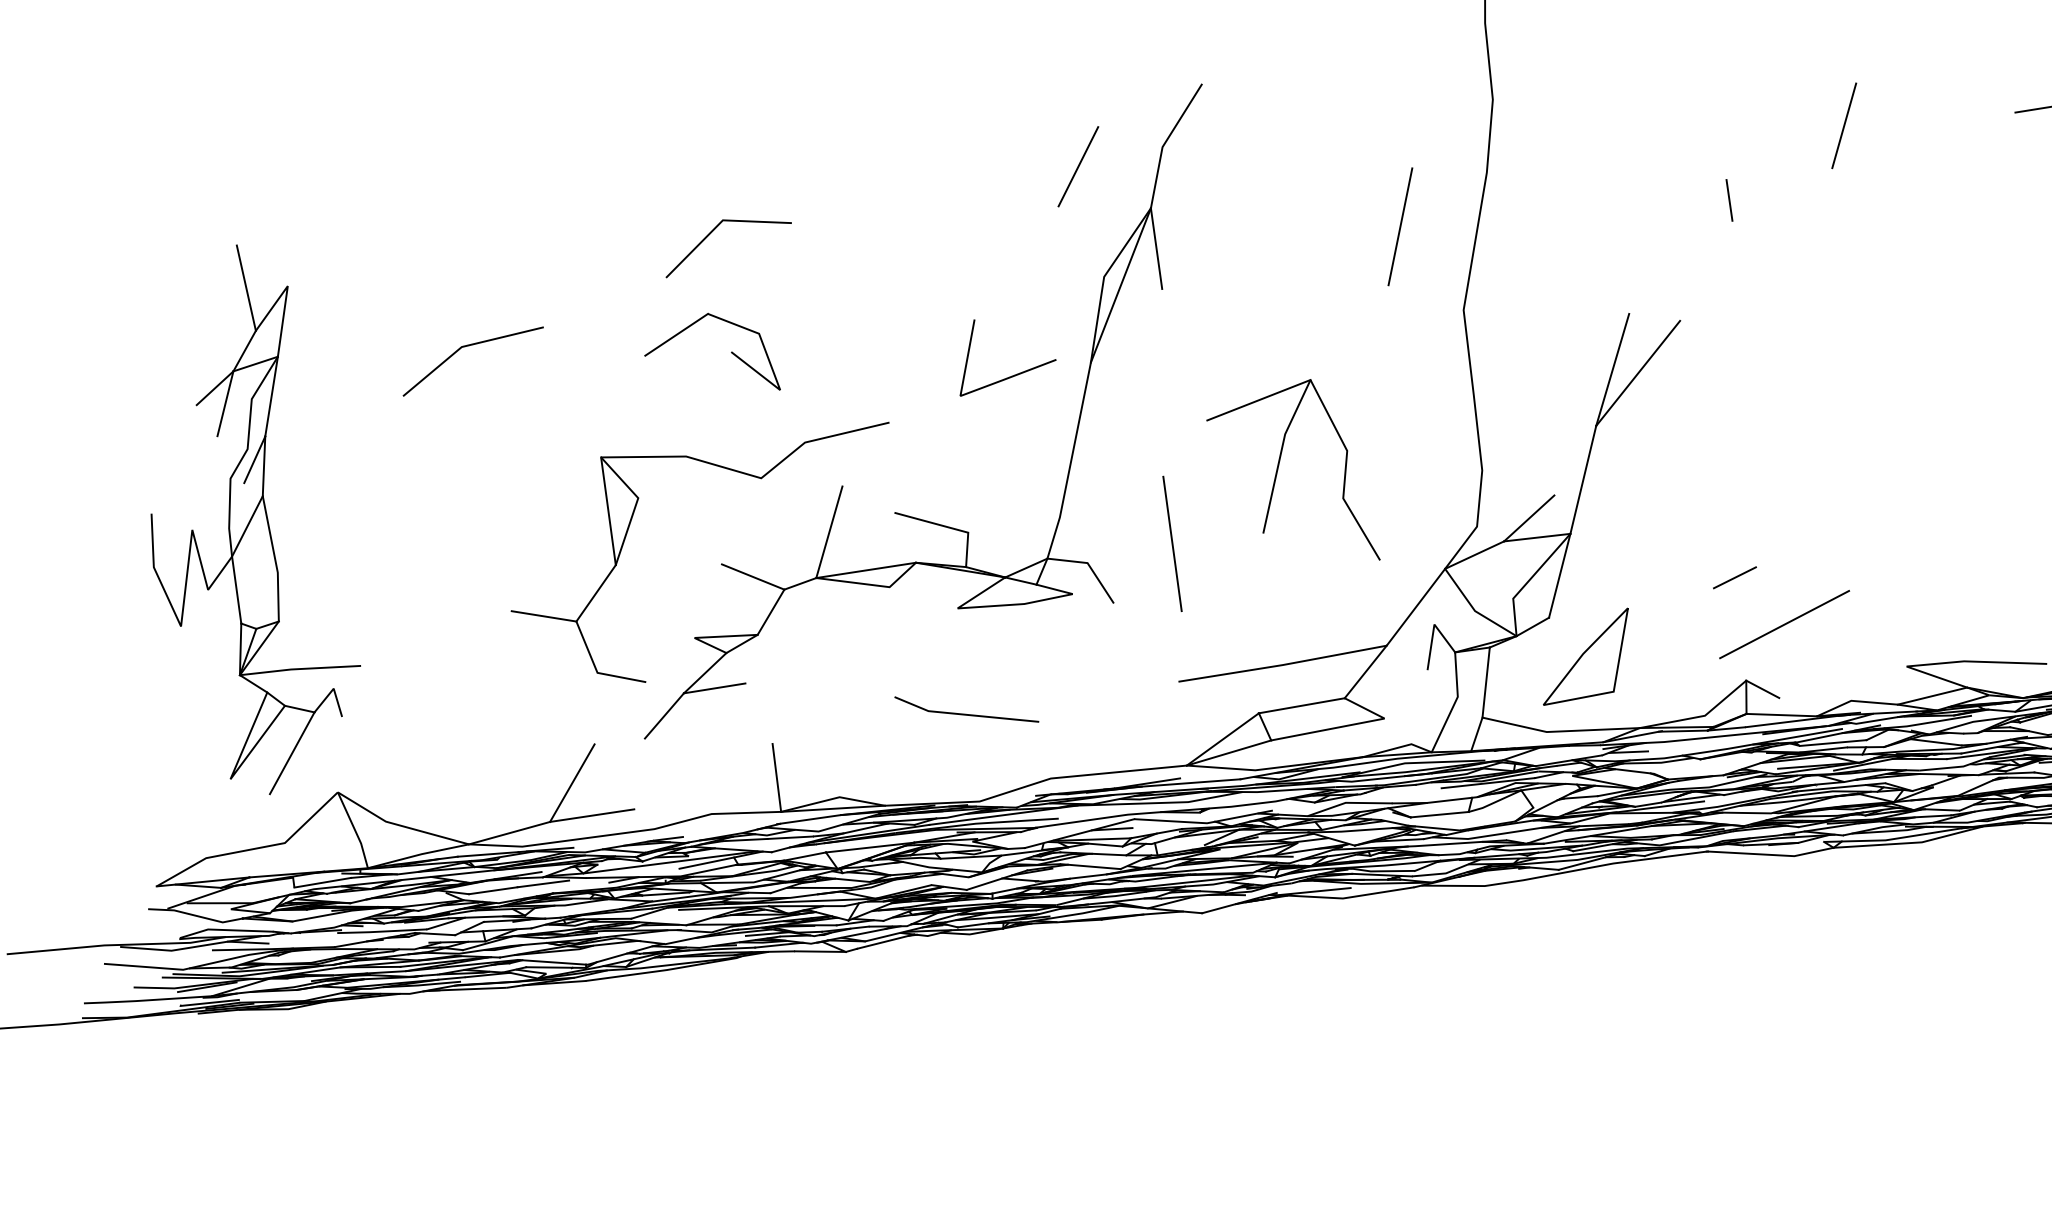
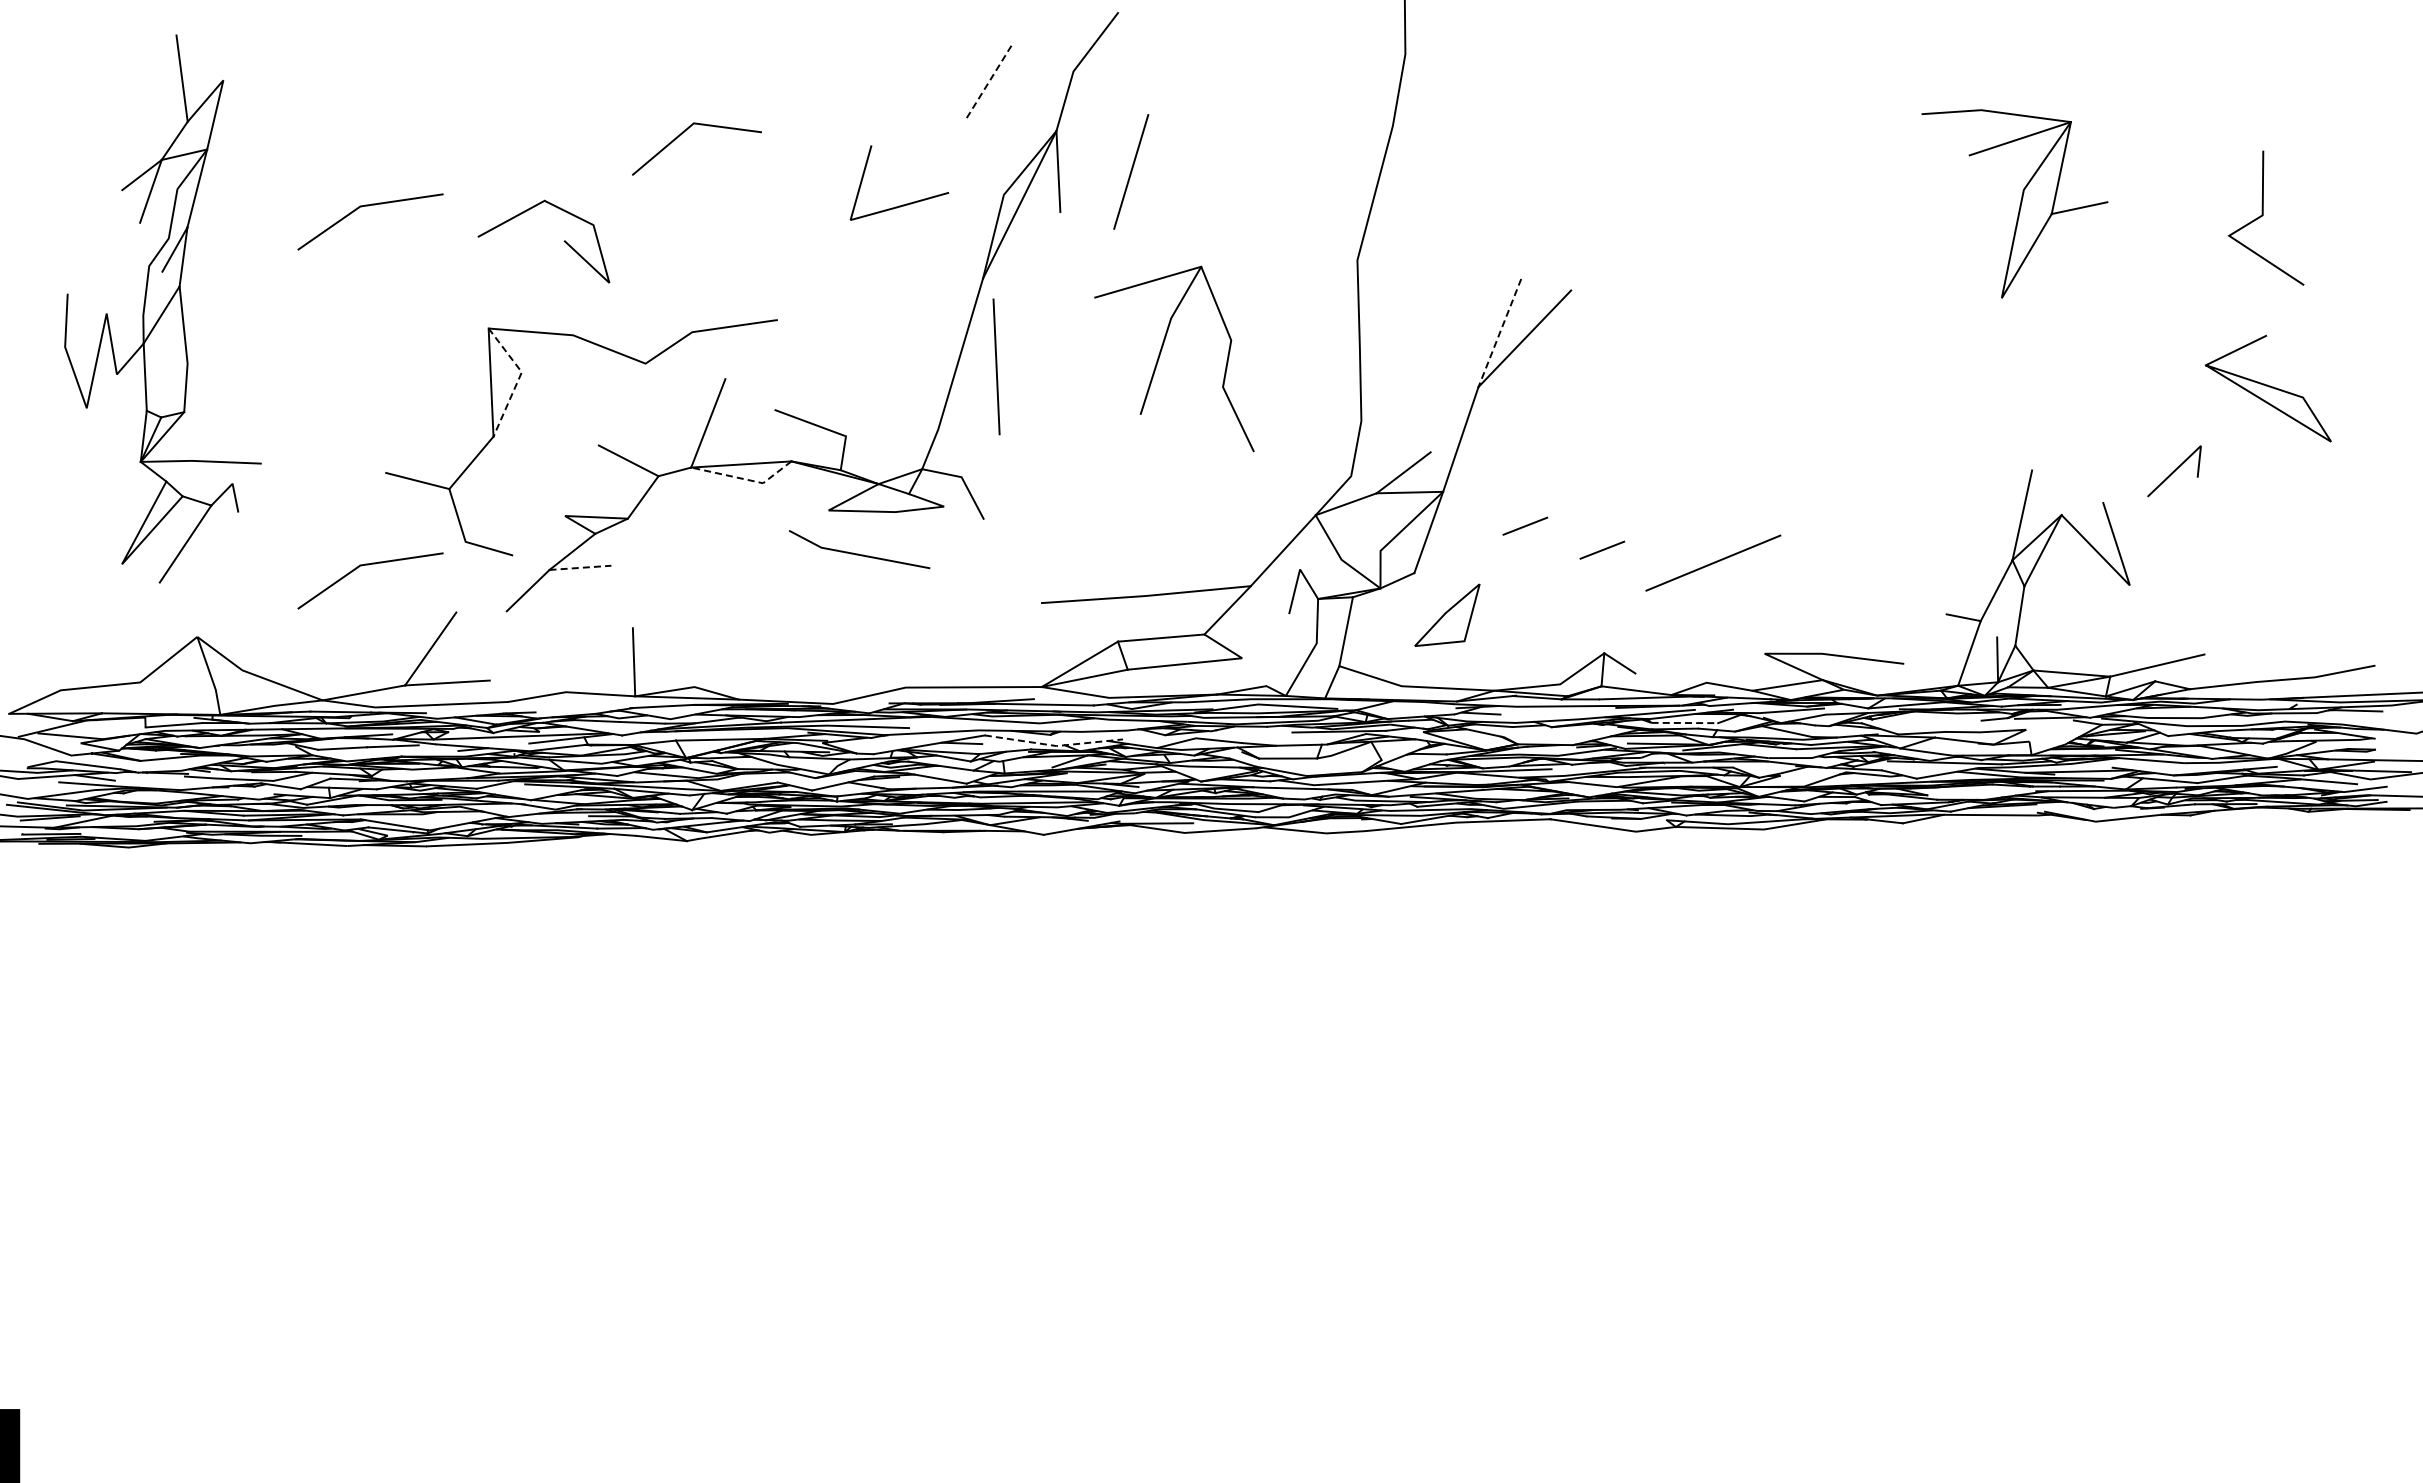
line: (1844, 125) -> (1751, 111), removed
line: (1078, 166) -> (988, 83), solid -> dashed
line: (1728, 199) -> (1630, 174), removed
line: (1400, 226) -> (1131, 171), moved
line: (712, 232) -> (682, 134), moved
part: (730, 352) -> (563, 241), moved
line: (1612, 370) -> (1499, 333), solid -> dashed
line: (1014, 374) -> (906, 203), moved
part: (1278, 469) -> (1161, 352), moved
line: (635, 505) -> (518, 379), solid -> dashed
part: (247, 519) -> (162, 308), moved
line: (1172, 543) -> (996, 366), moved
line: (1655, 560) -> (1525, 525), added
line: (870, 585) -> (744, 479), solid -> dashed
line: (1784, 623) -> (1713, 562), moved
part: (1586, 657) -> (1447, 615), size x0.7
line: (714, 688) -> (580, 567), solid -> dashed
line: (502, 705) -> (368, 565), added
line: (966, 713) -> (858, 553), moved
line: (1833, 743) -> (1685, 723), solid -> dashed
line: (1204, 822) -> (1054, 745), solid -> dashed

